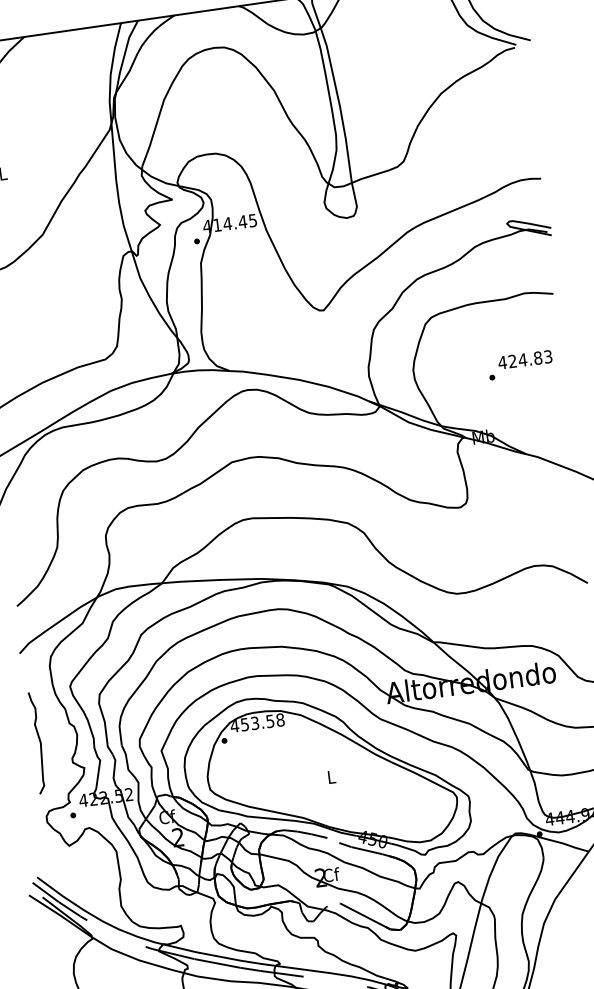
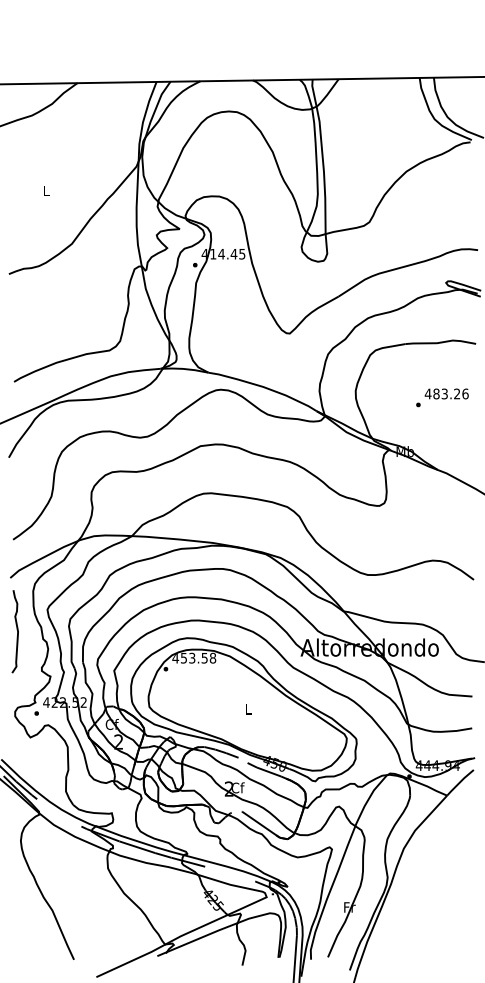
text: (529, 358) -> (450, 393), 424.83 -> 483.26
curve: (38, 740) -> (16, 629), moved

